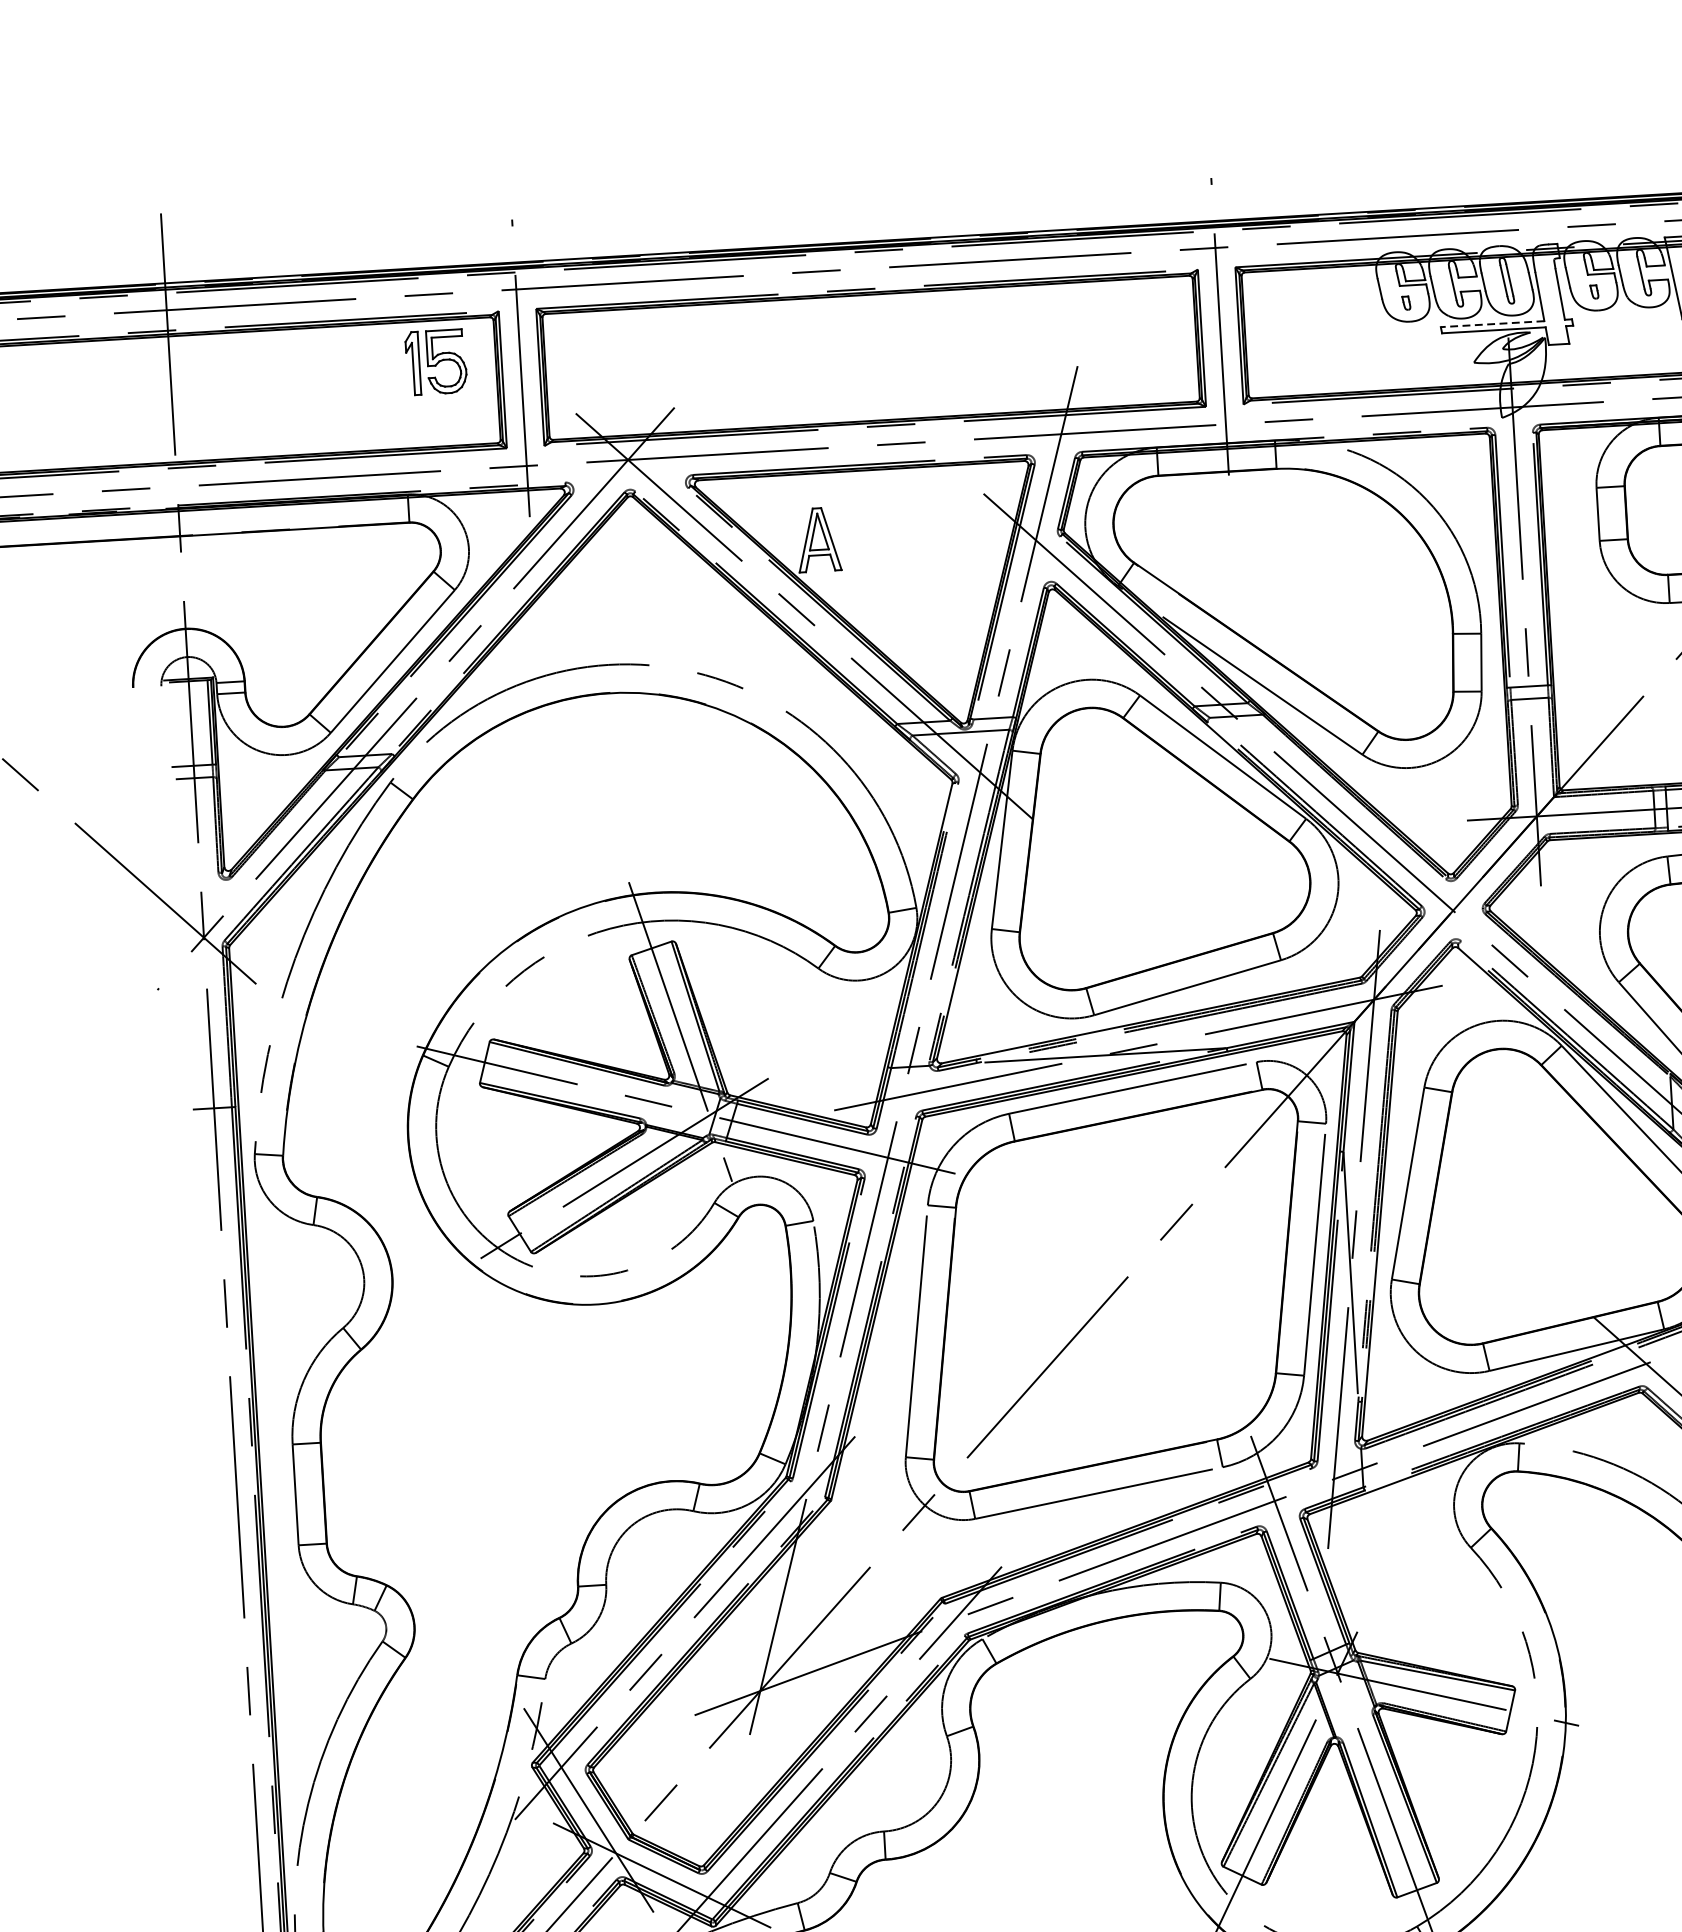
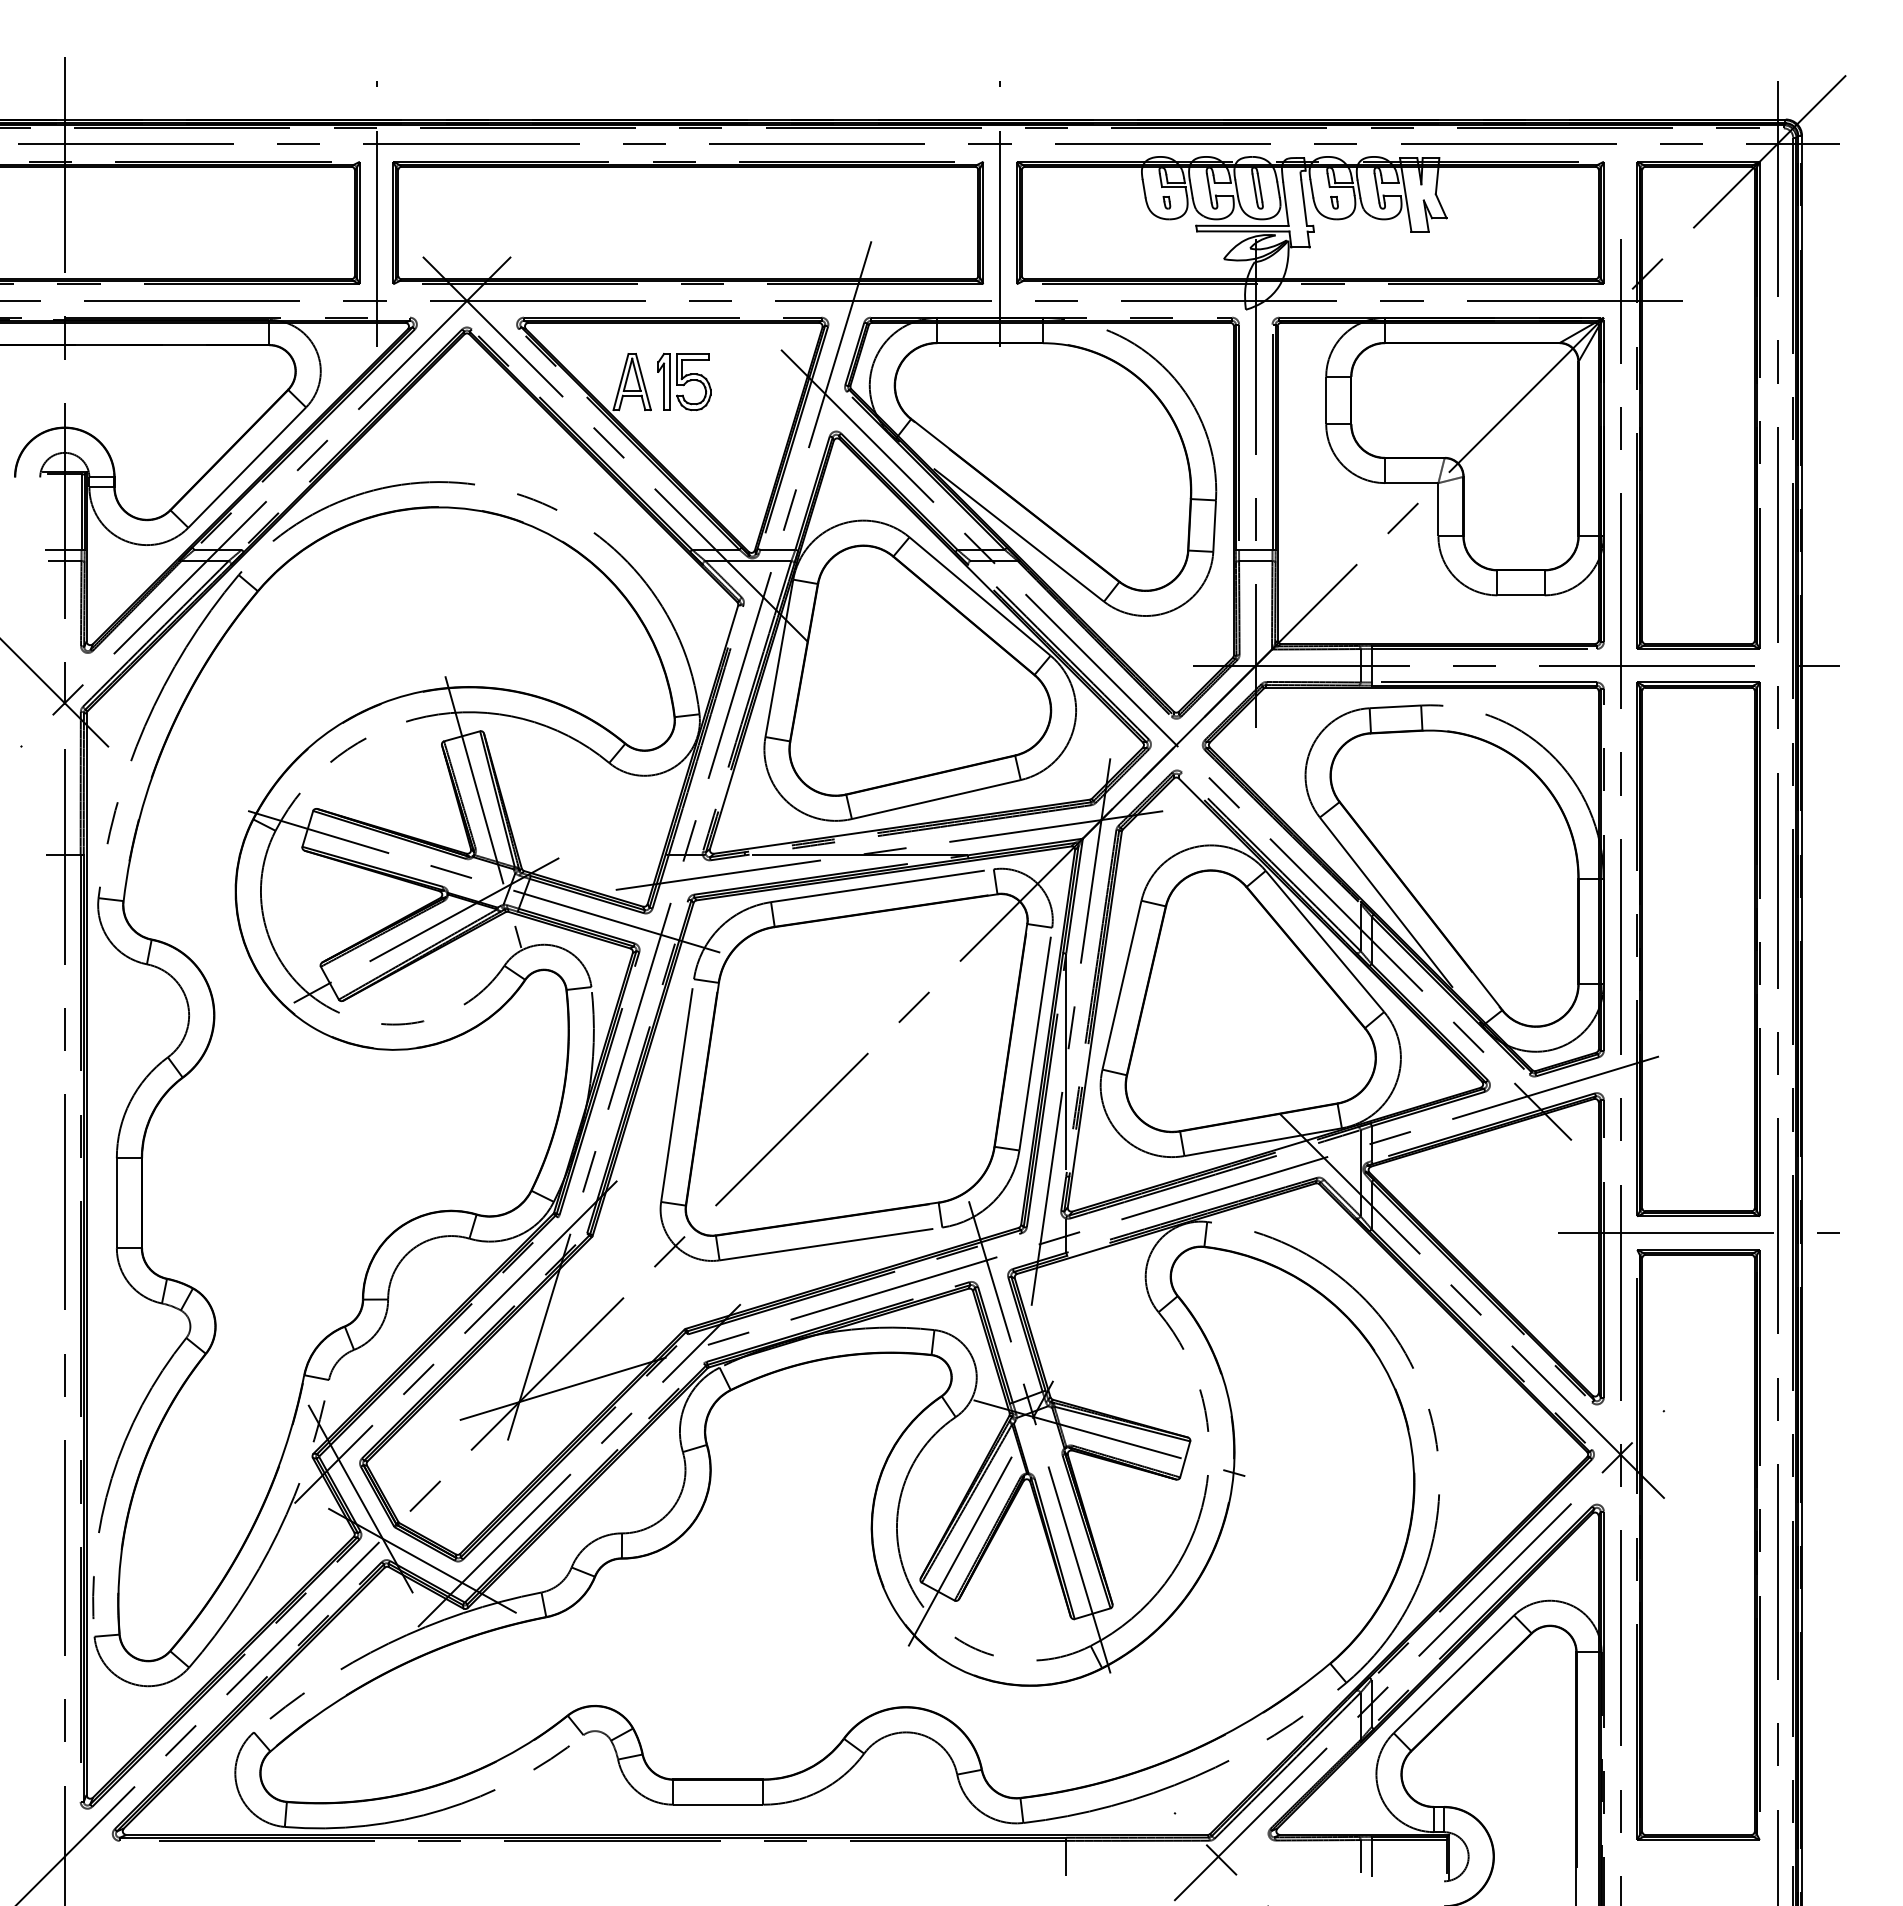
line: (1491, 323) -> (1241, 225), dashed -> solid
part: (436, 362) -> (684, 382), moved

